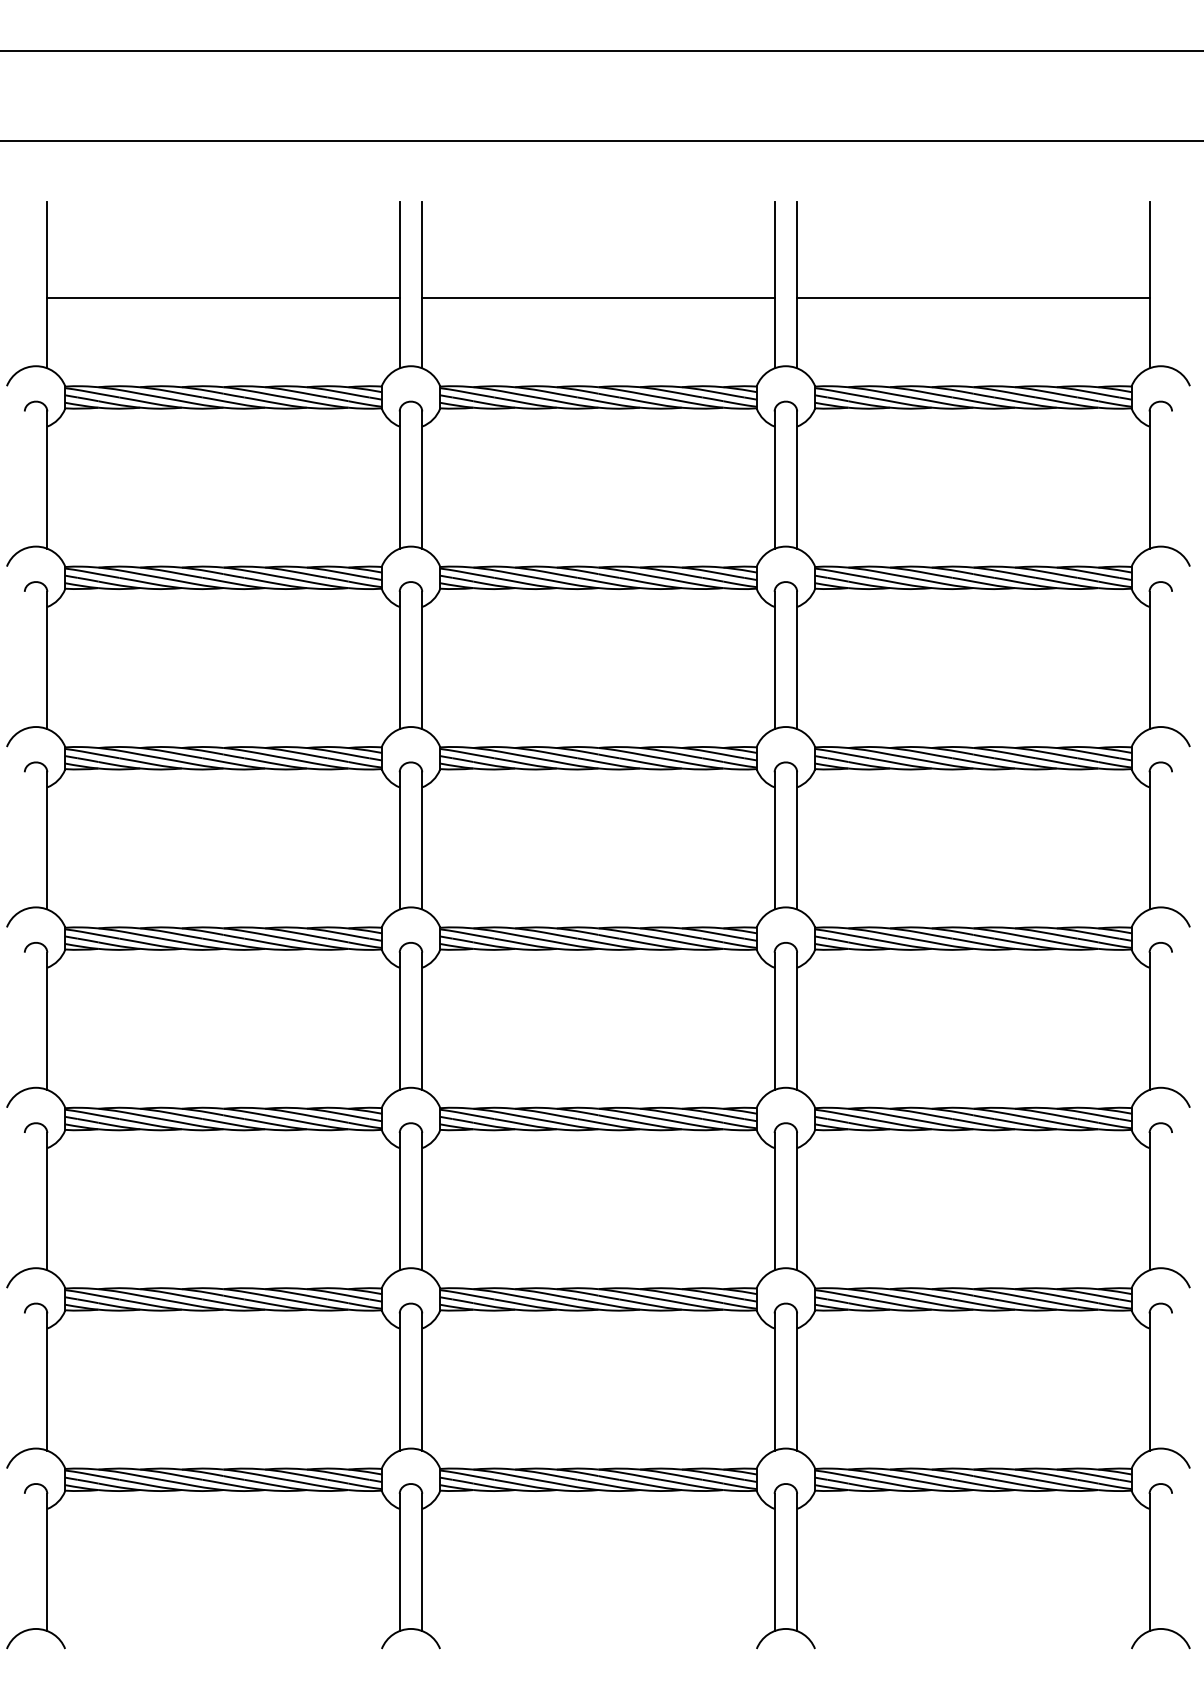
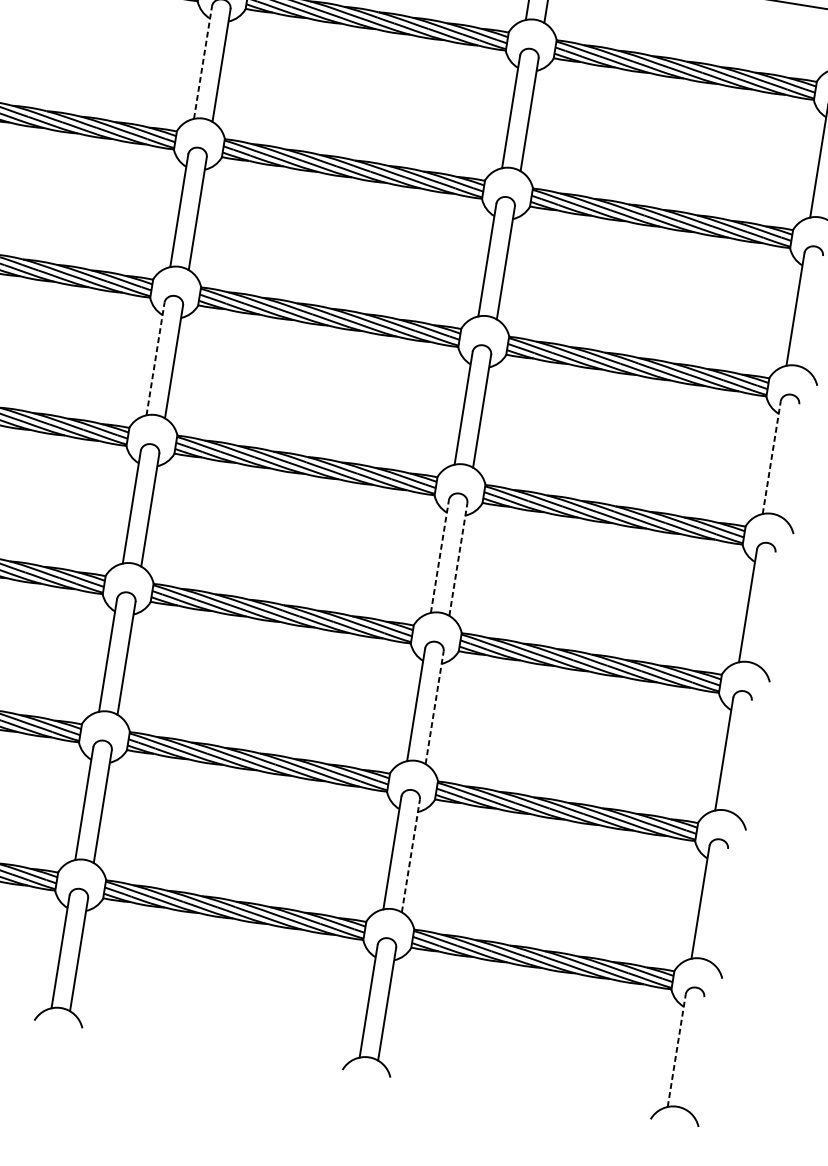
line: (399, 480) -> (202, 62), solid -> dashed
line: (399, 840) -> (155, 358), solid -> dashed
line: (1149, 840) -> (771, 457), solid -> dashed
line: (774, 1021) -> (439, 556), solid -> dashed
line: (797, 1021) -> (458, 559), solid -> dashed
line: (797, 1201) -> (434, 707), solid -> dashed
line: (797, 1382) -> (411, 856), solid -> dashed
line: (1149, 1562) -> (676, 1050), solid -> dashed

